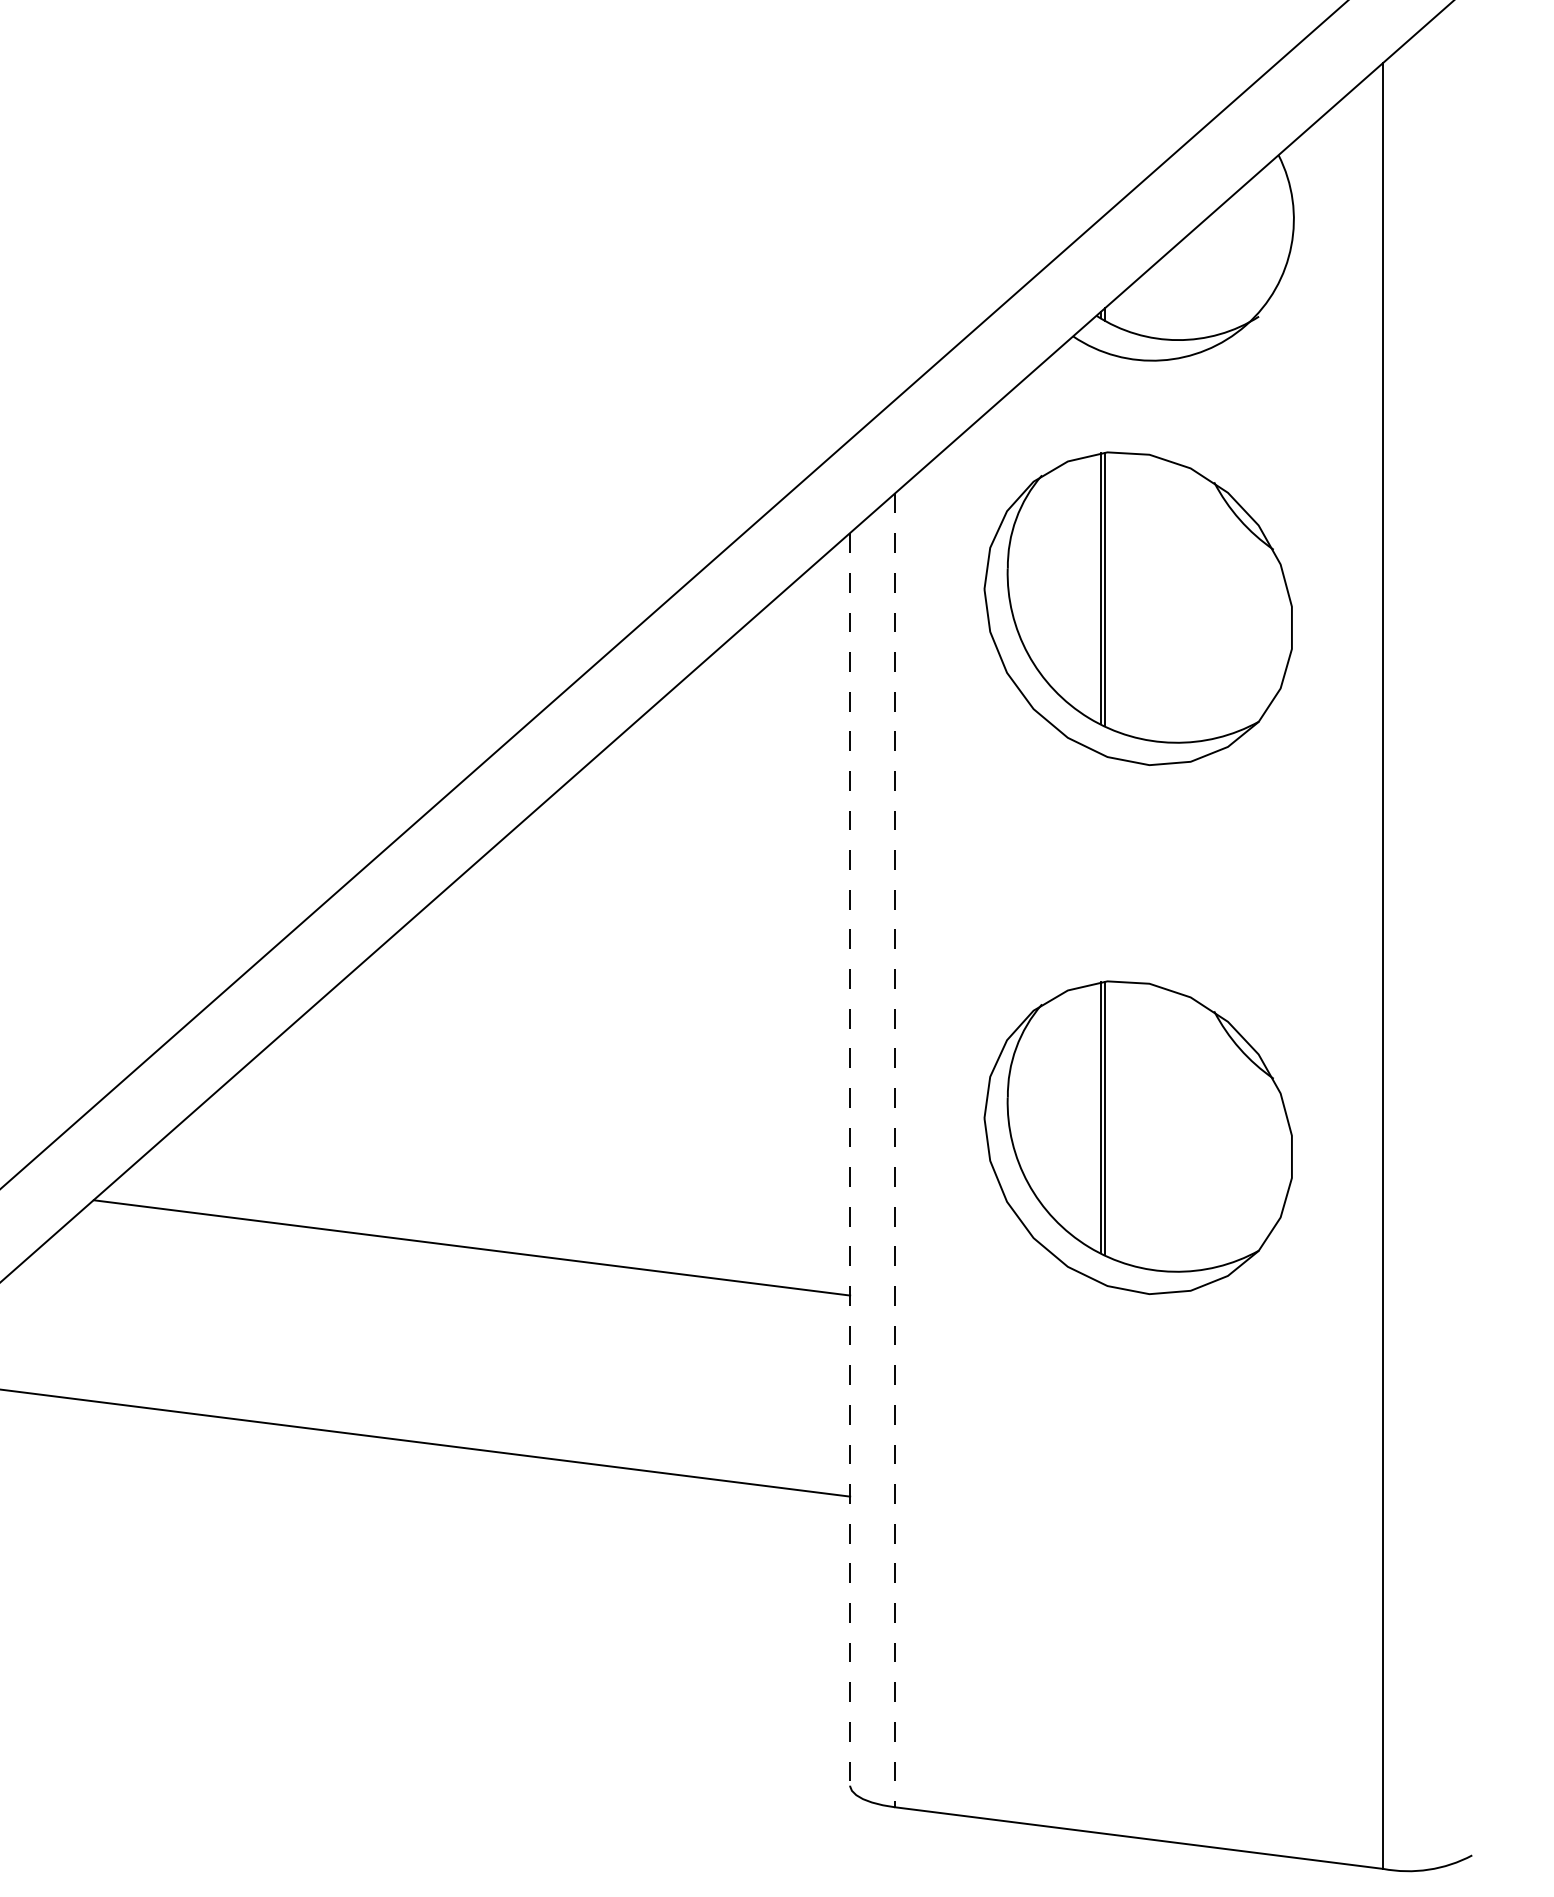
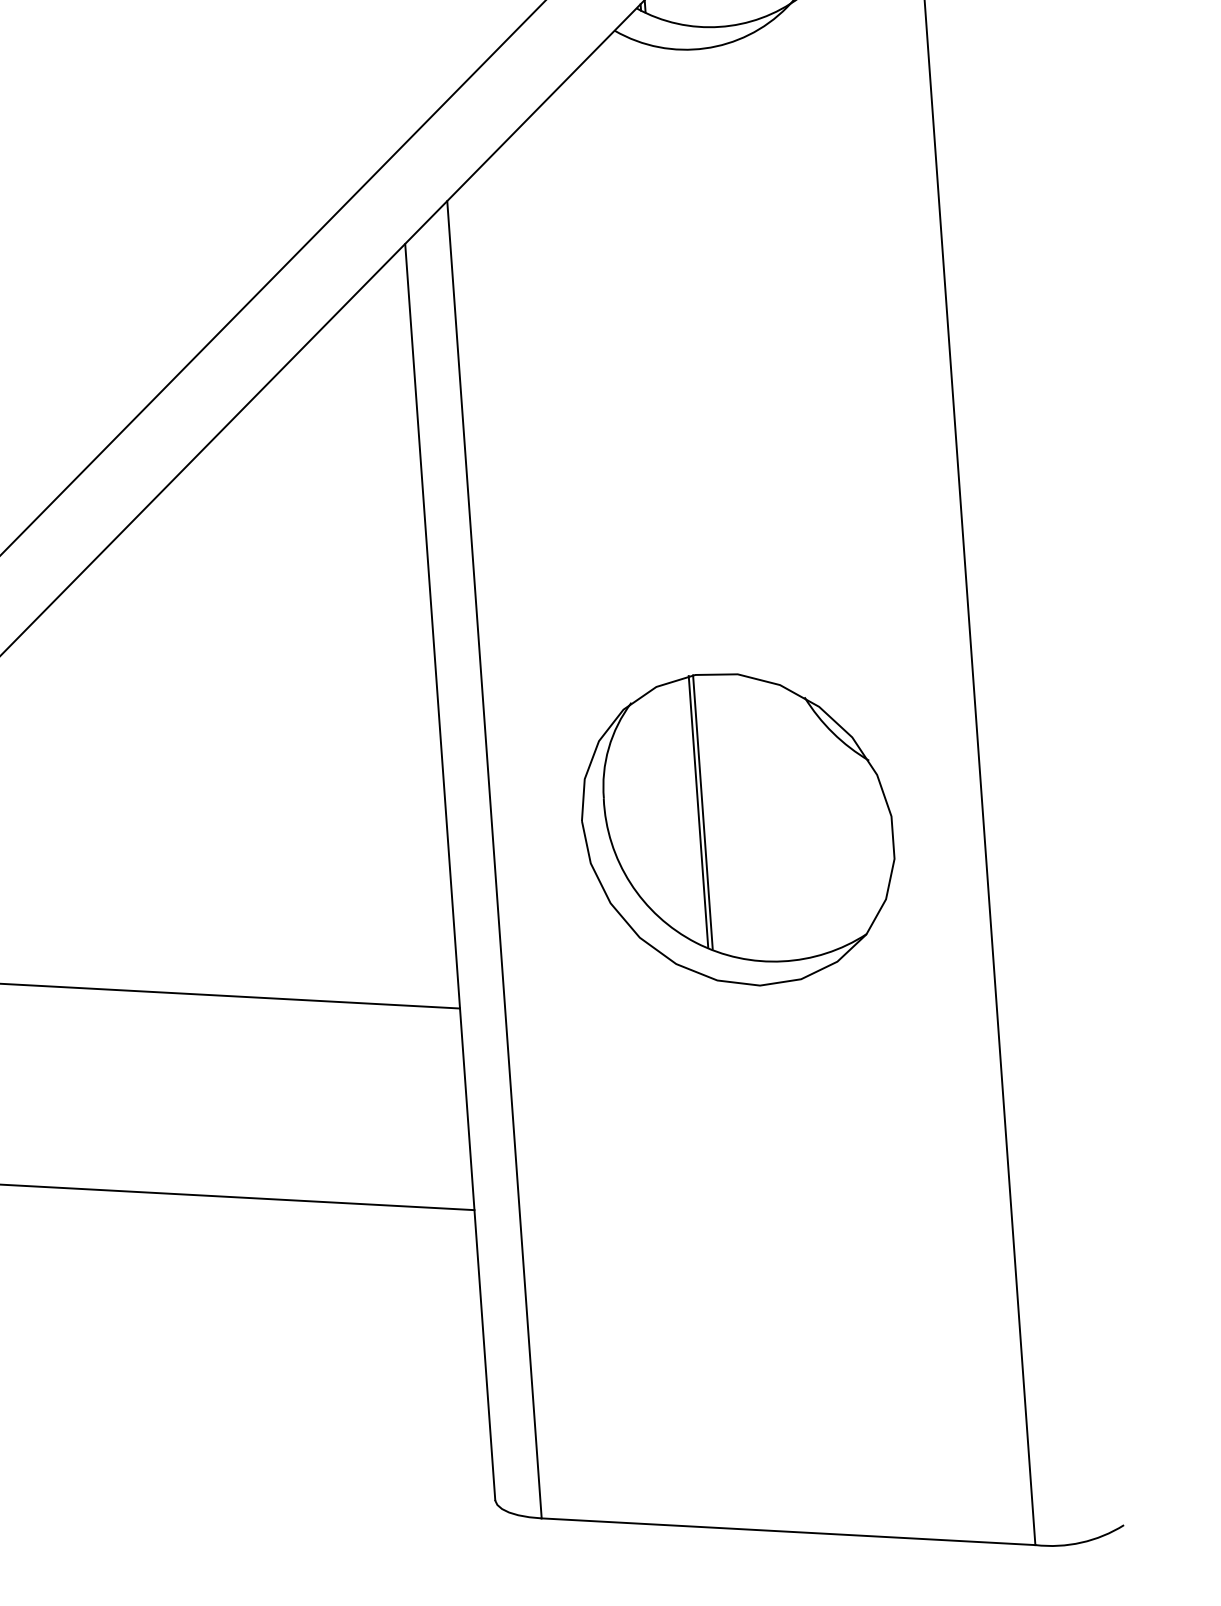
part: (1137, 608) -> (698, 298), removed
line: (894, 1150) -> (494, 859), dashed -> solid
line: (850, 1159) -> (450, 872), dashed -> solid

